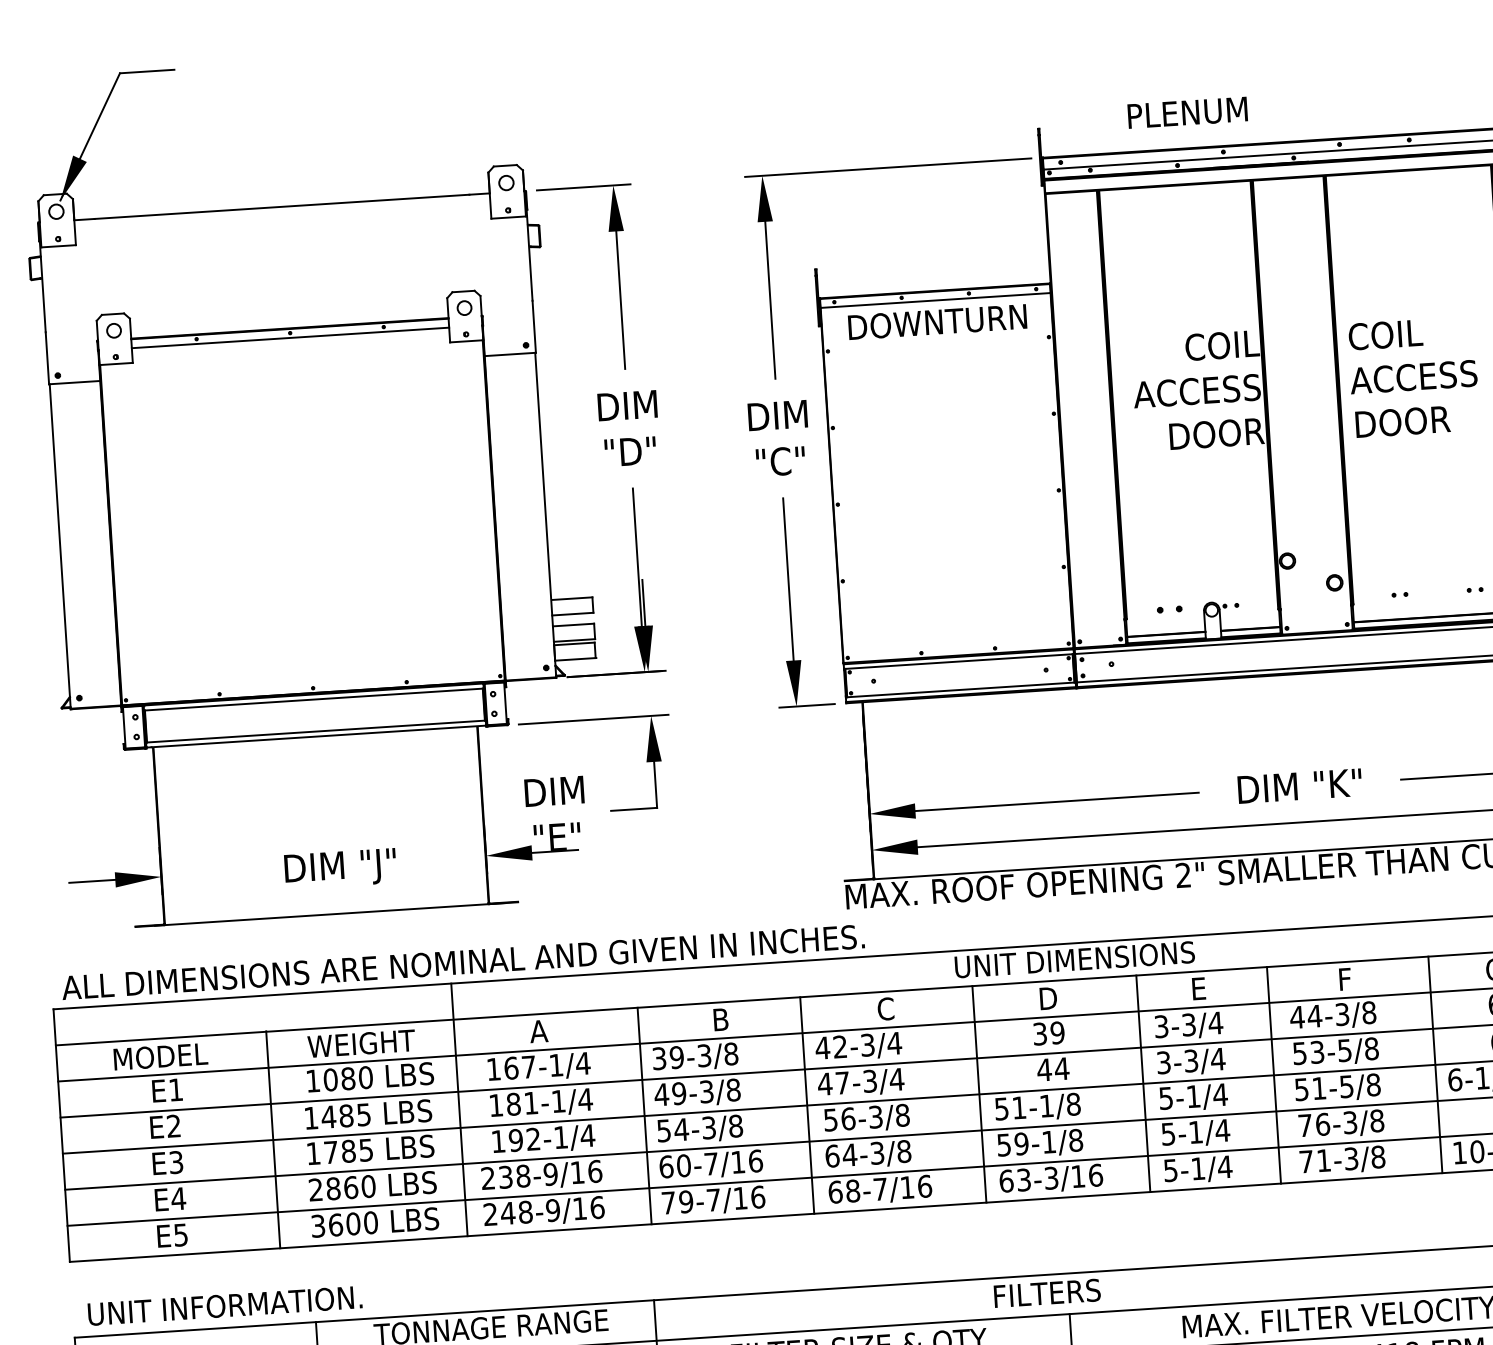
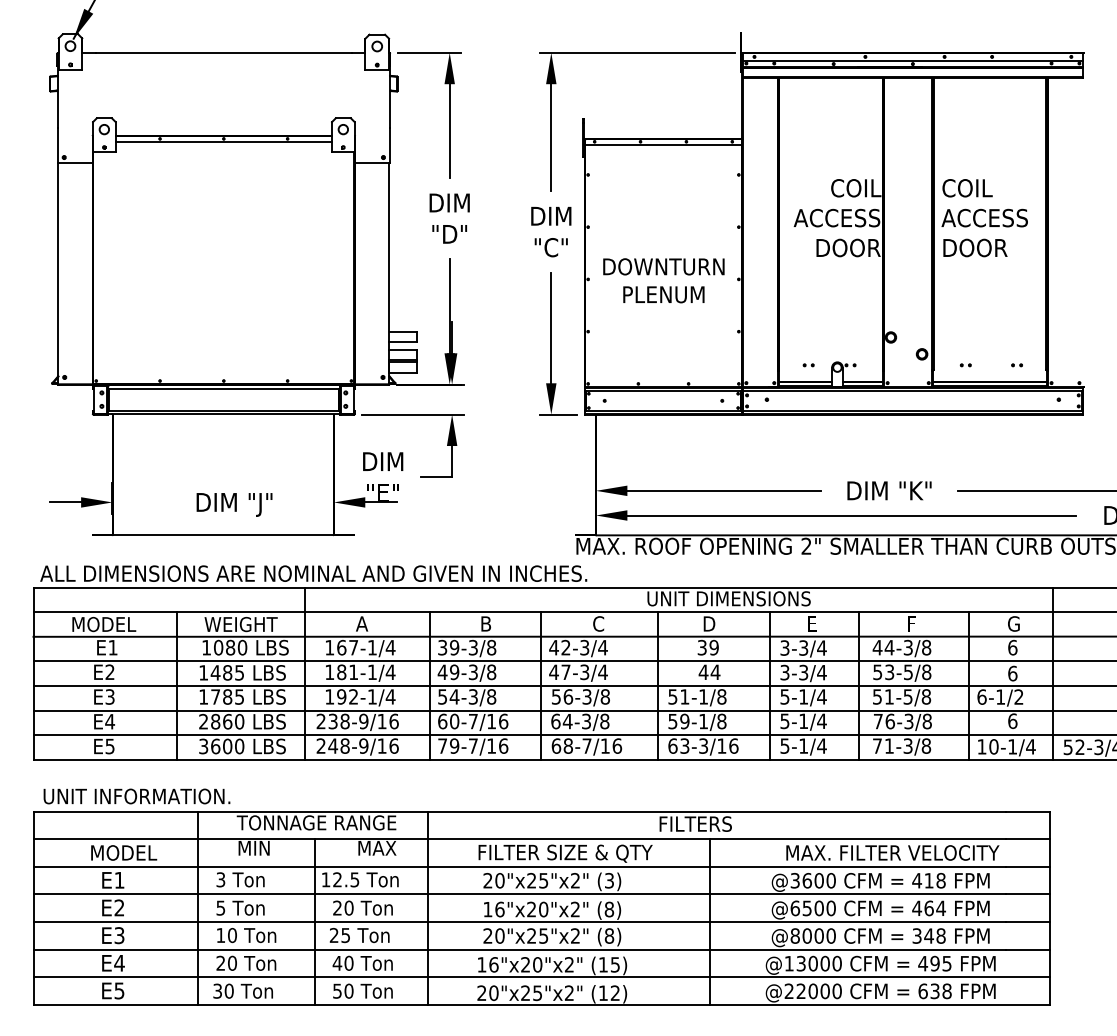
text: (1187, 112) -> (663, 294), moved
text: (936, 321) -> (663, 266), moved
part: (1169, 610) -> (808, 365), size x0.62

